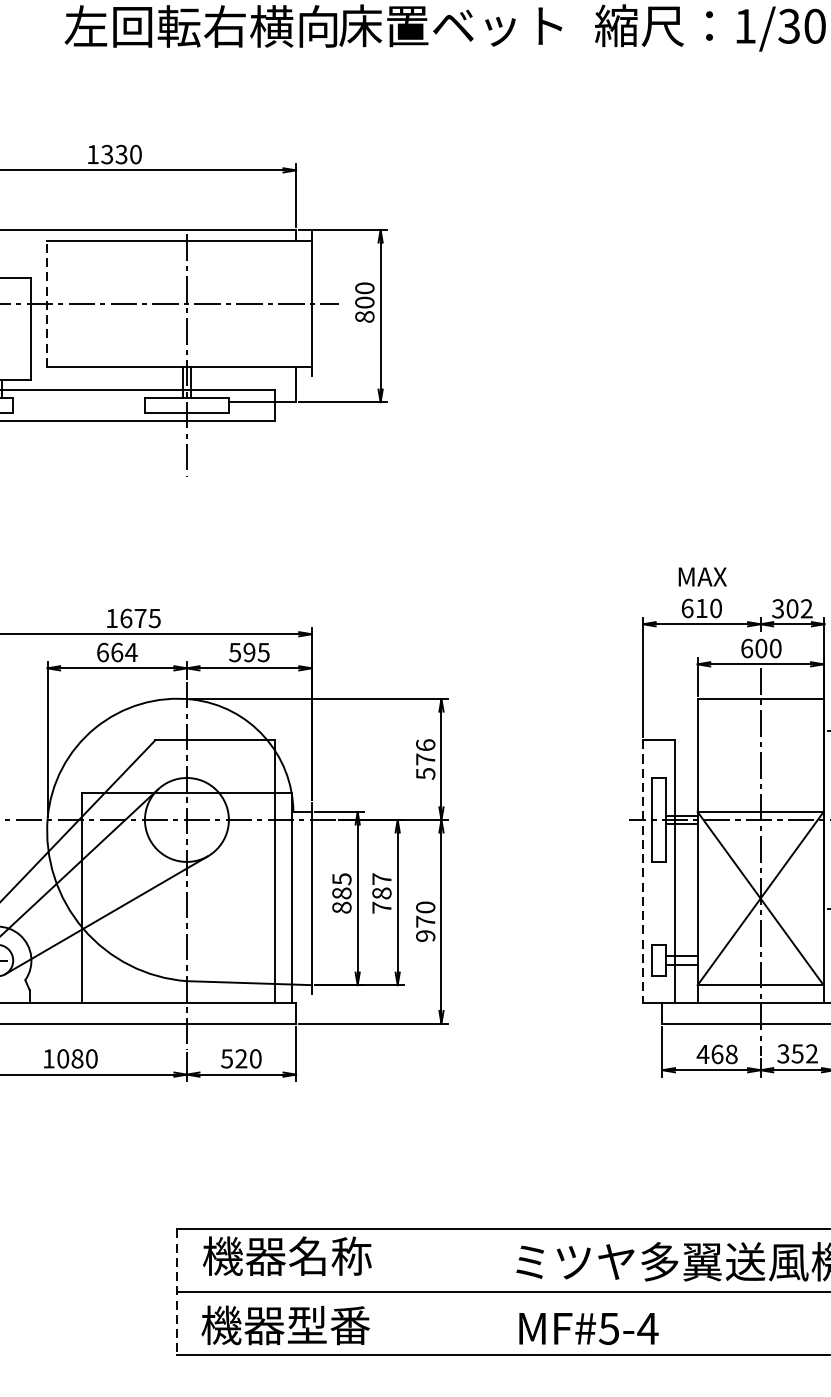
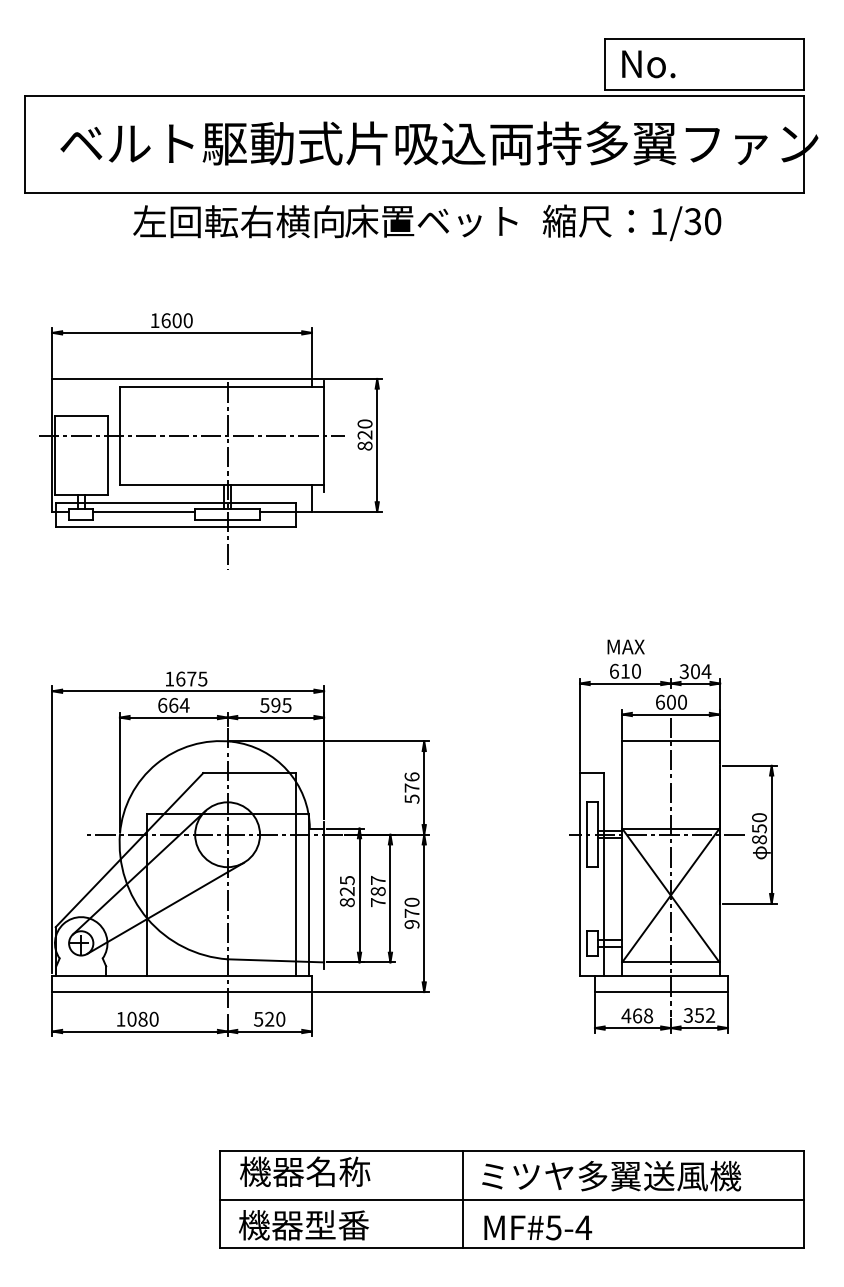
text: (114, 154) -> (171, 320), 1330 -> 1600
text: (364, 301) -> (364, 434), 800 -> 820
line: (47, 304) -> (119, 436), dashed -> solid
line: (79, 401) -> (144, 511), added
text: (806, 608) -> (706, 671), 302 -> 304
line: (643, 871) -> (580, 874), dashed -> solid
text: (340, 893) -> (346, 891), 885 -> 825
line: (177, 1292) -> (220, 1199), dashed -> solid
line: (492, 1292) -> (463, 1199), added

